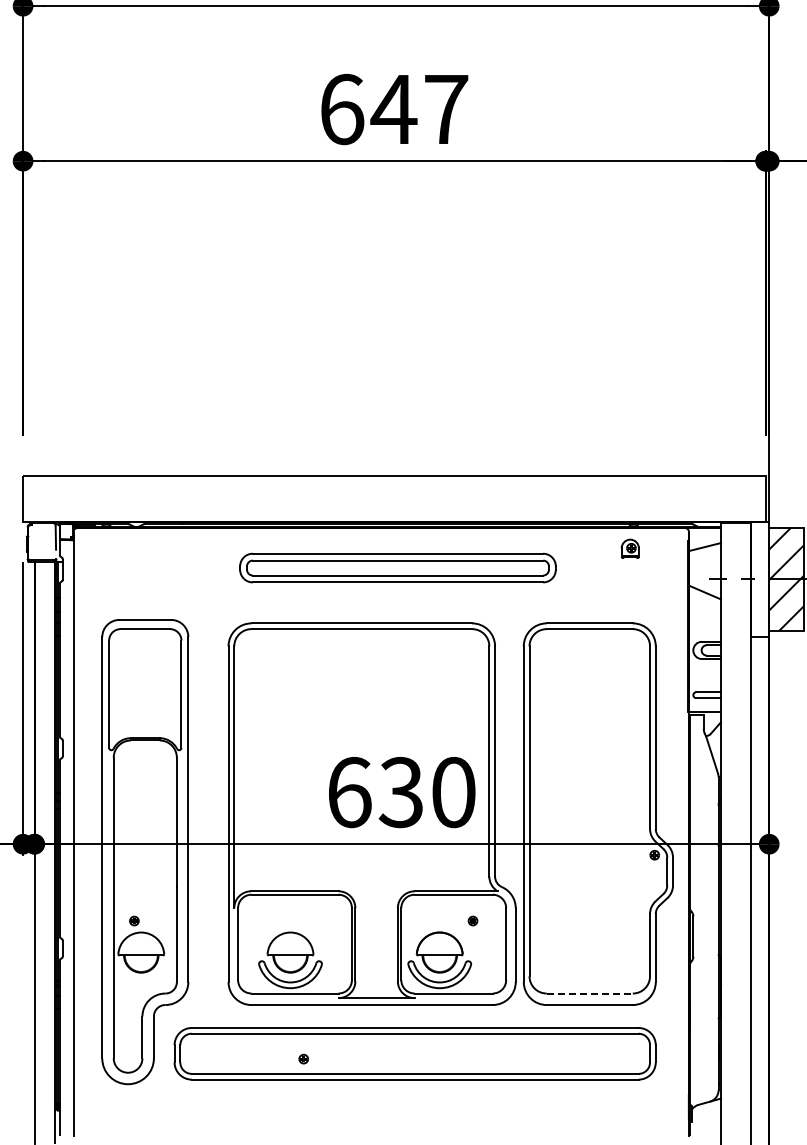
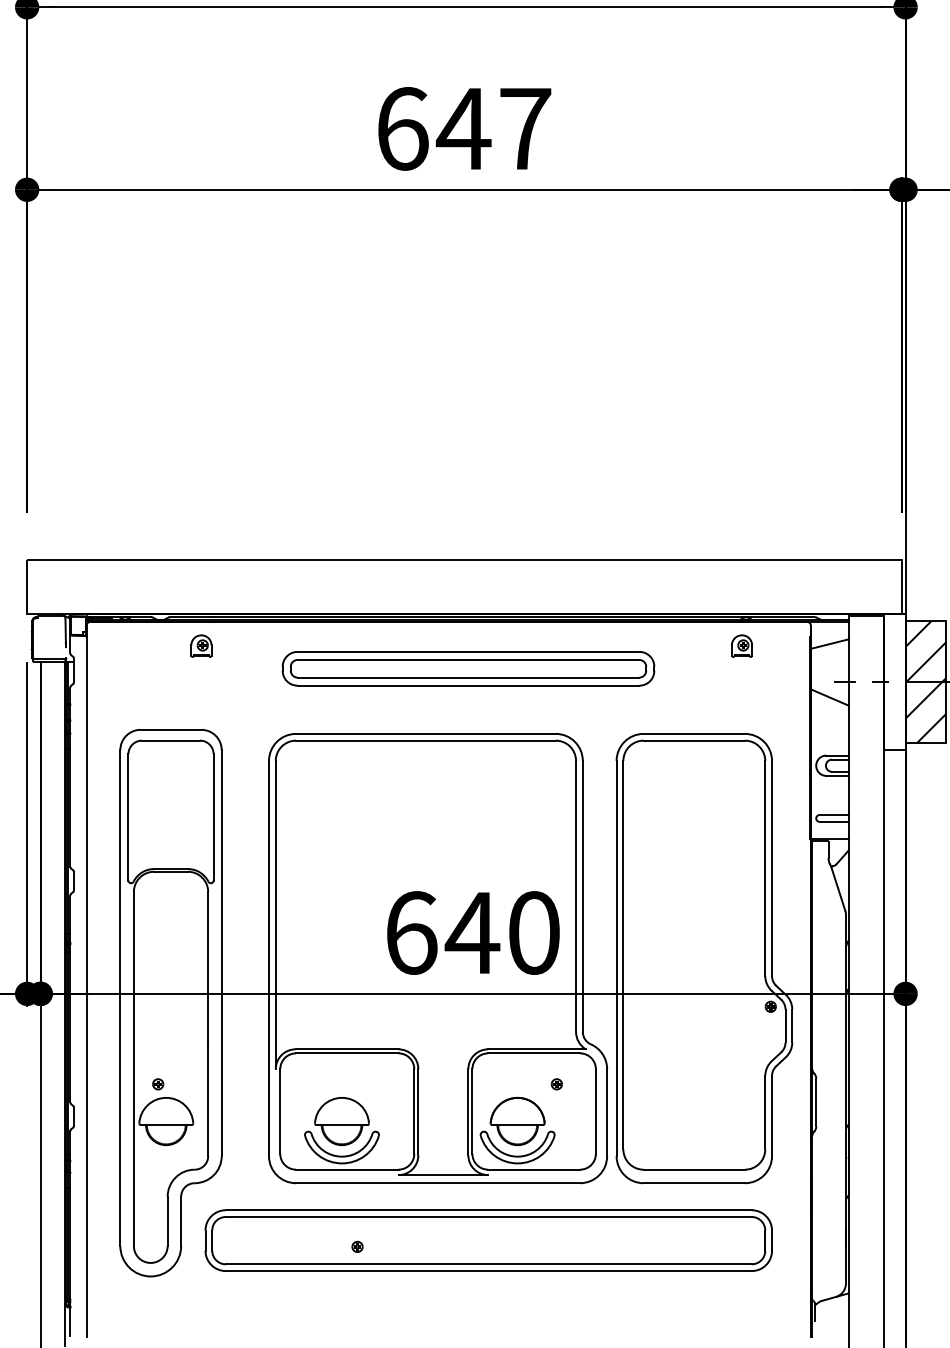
part: (170, 548) -> (200, 645), added
text: (400, 792) -> (471, 933), 630 -> 640
line: (590, 993) -> (695, 1169), dashed -> solid

